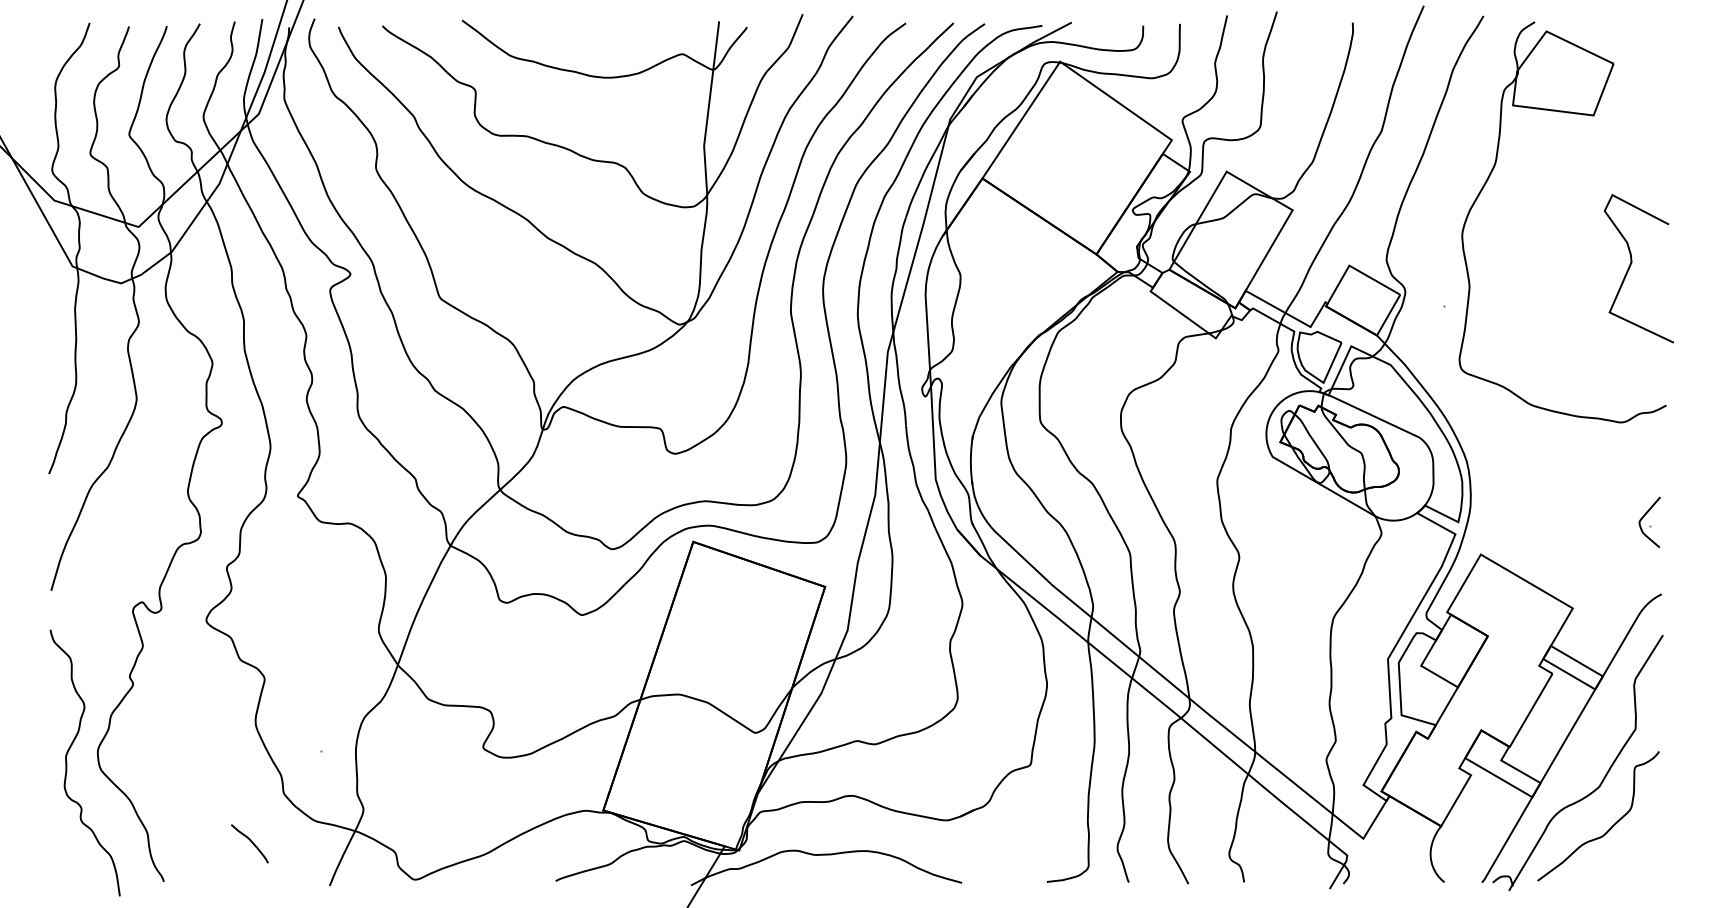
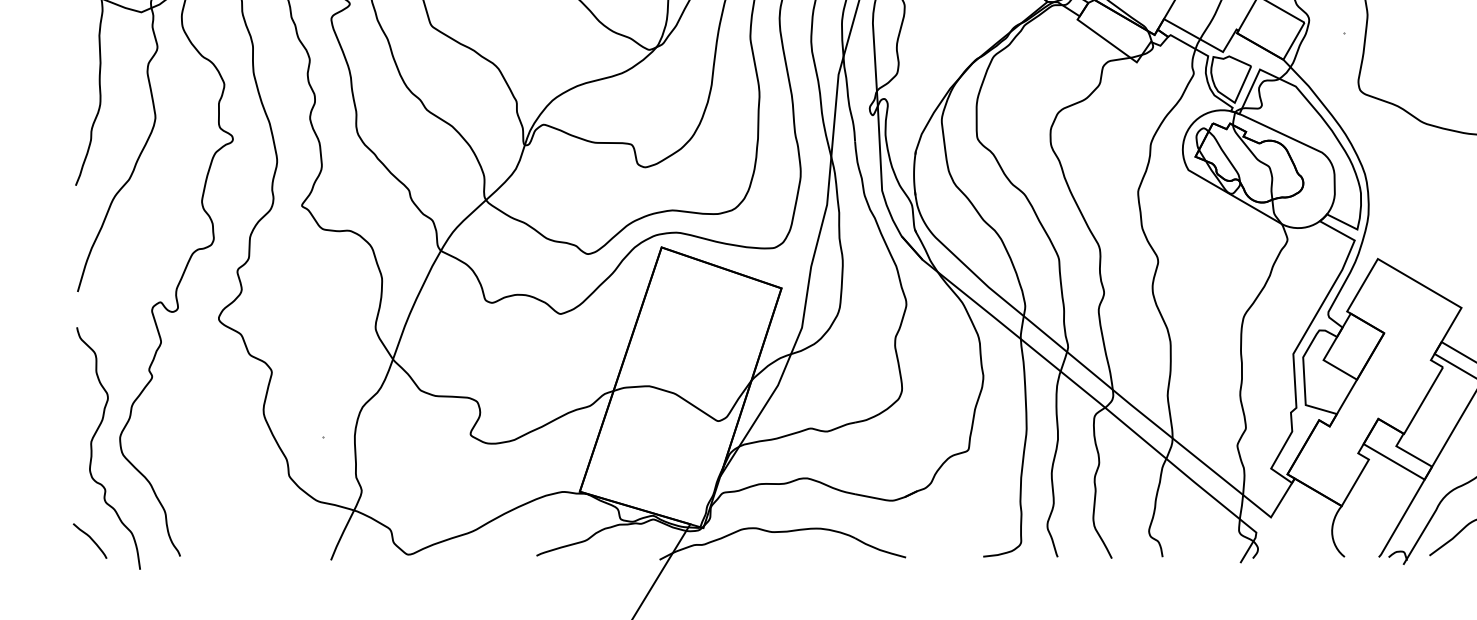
curve: (250, 841) -> (90, 538), moved

